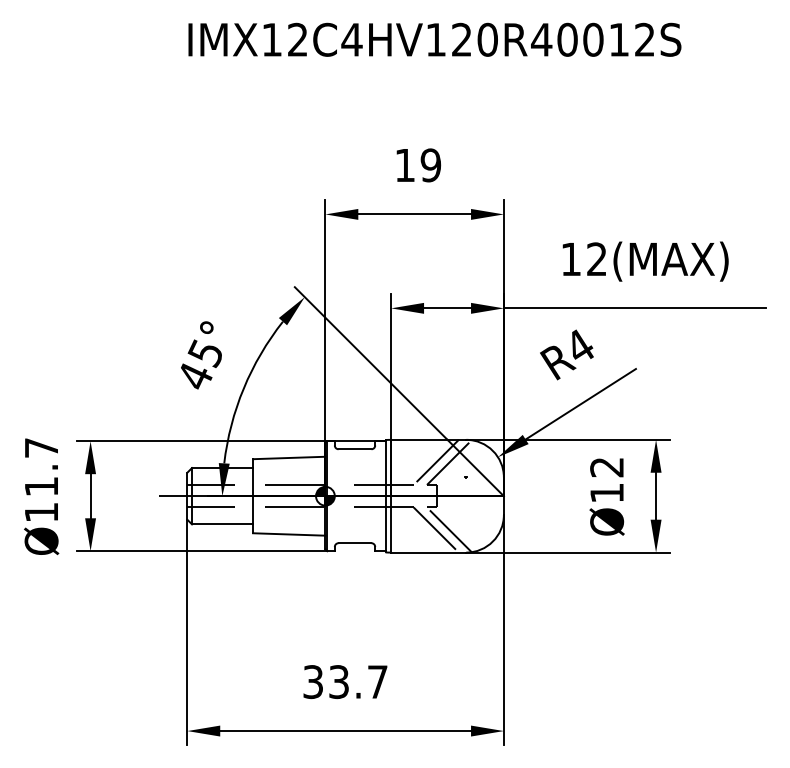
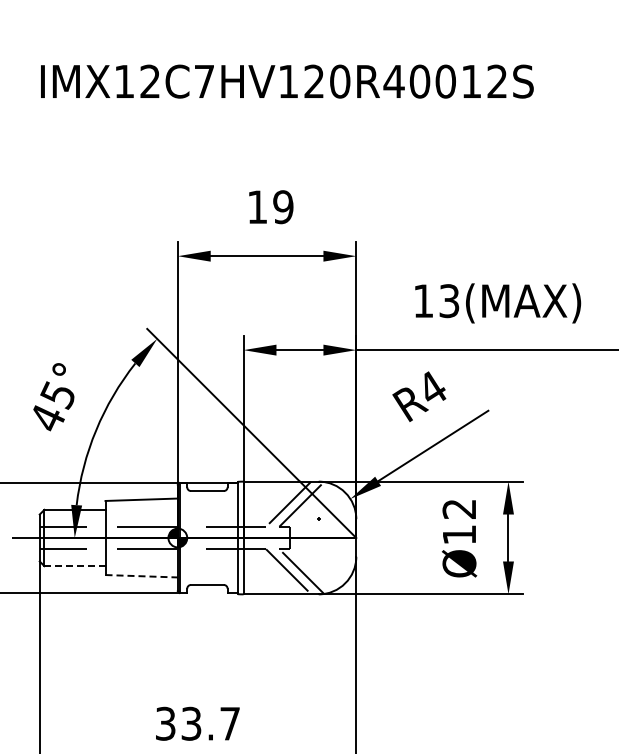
text: (351, 39) -> (203, 81), IMX12C4HV120R40012S -> IMX12C7HV120R40012S
text: (596, 259) -> (448, 301), 12(MAX) -> 13(MAX)
line: (222, 524) -> (74, 566), solid -> dashed
line: (289, 534) -> (141, 576), solid -> dashed

